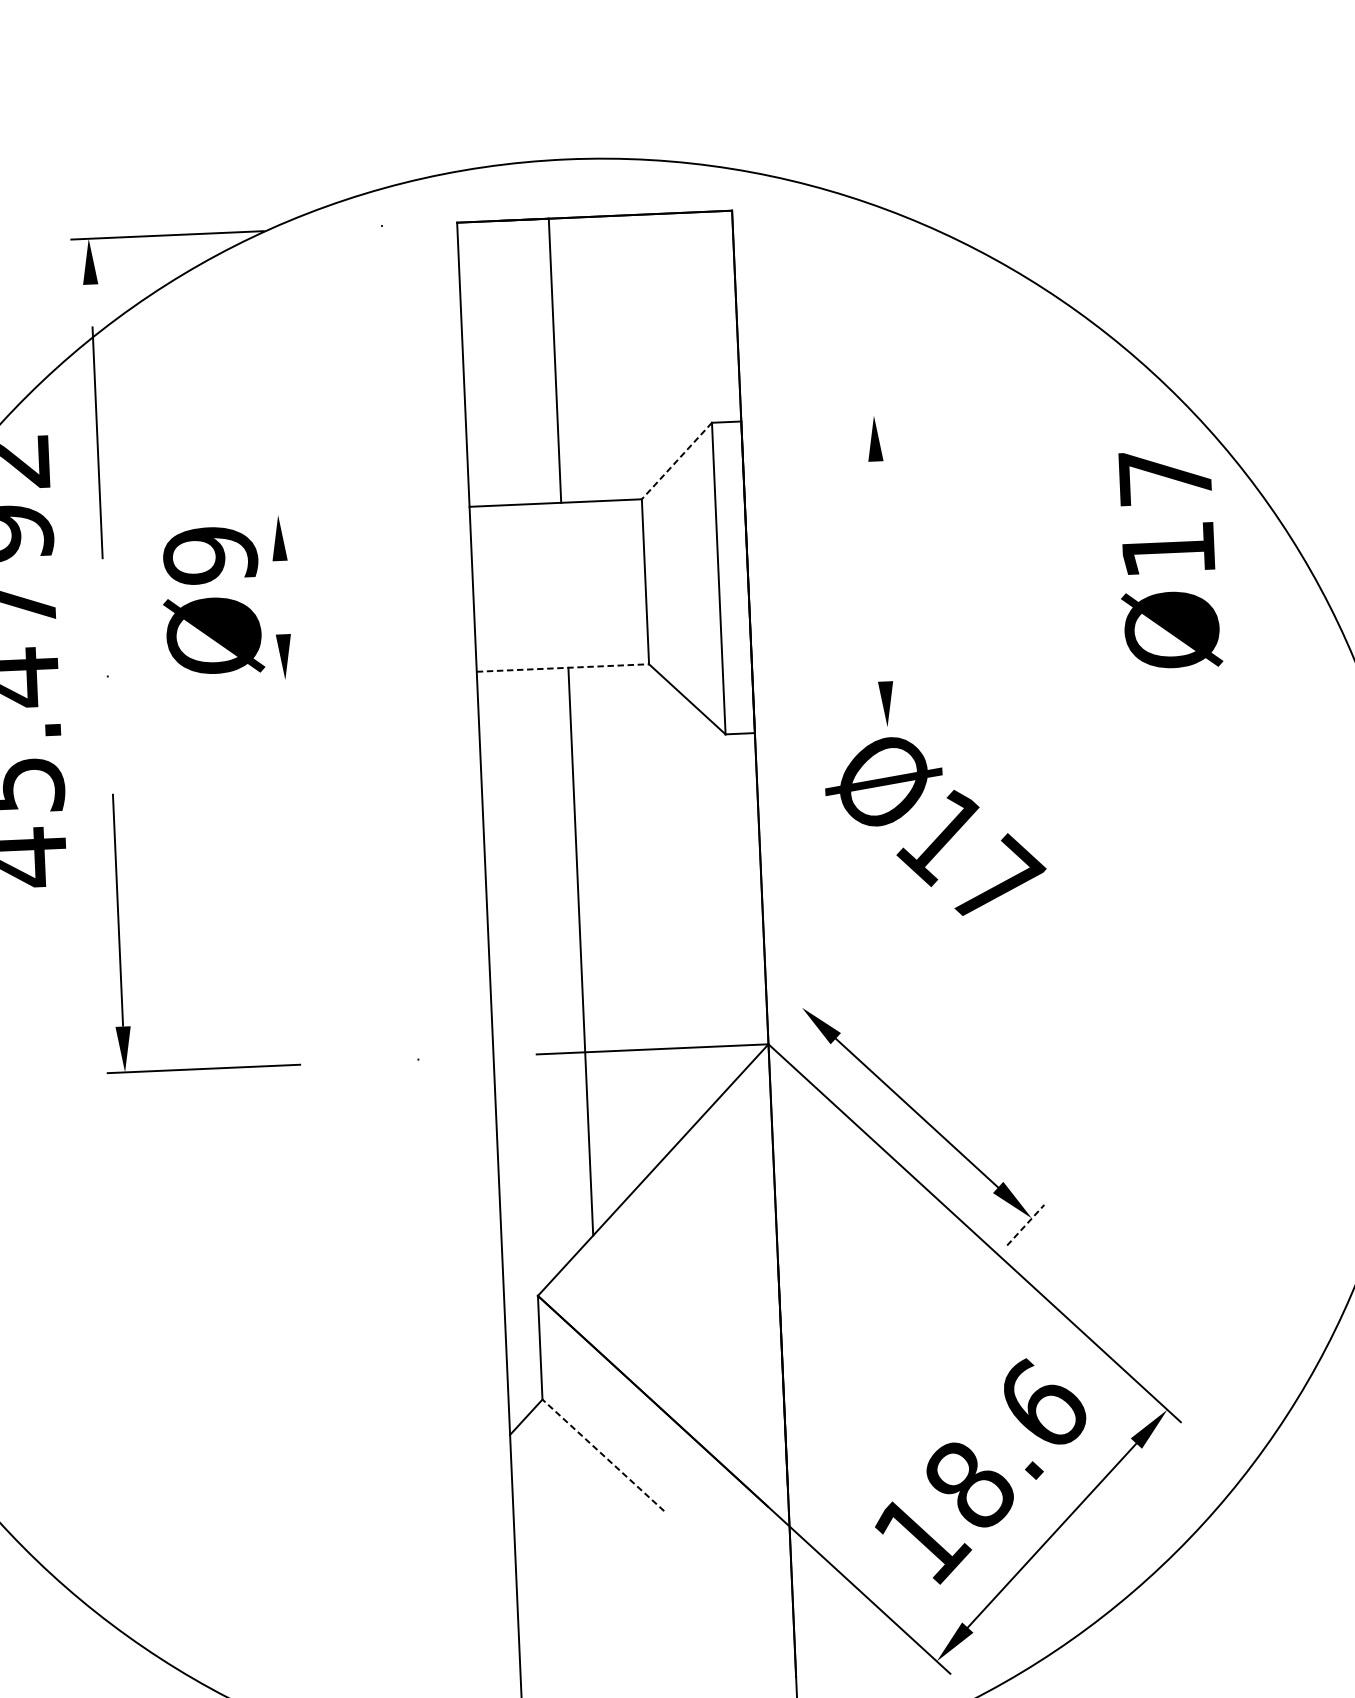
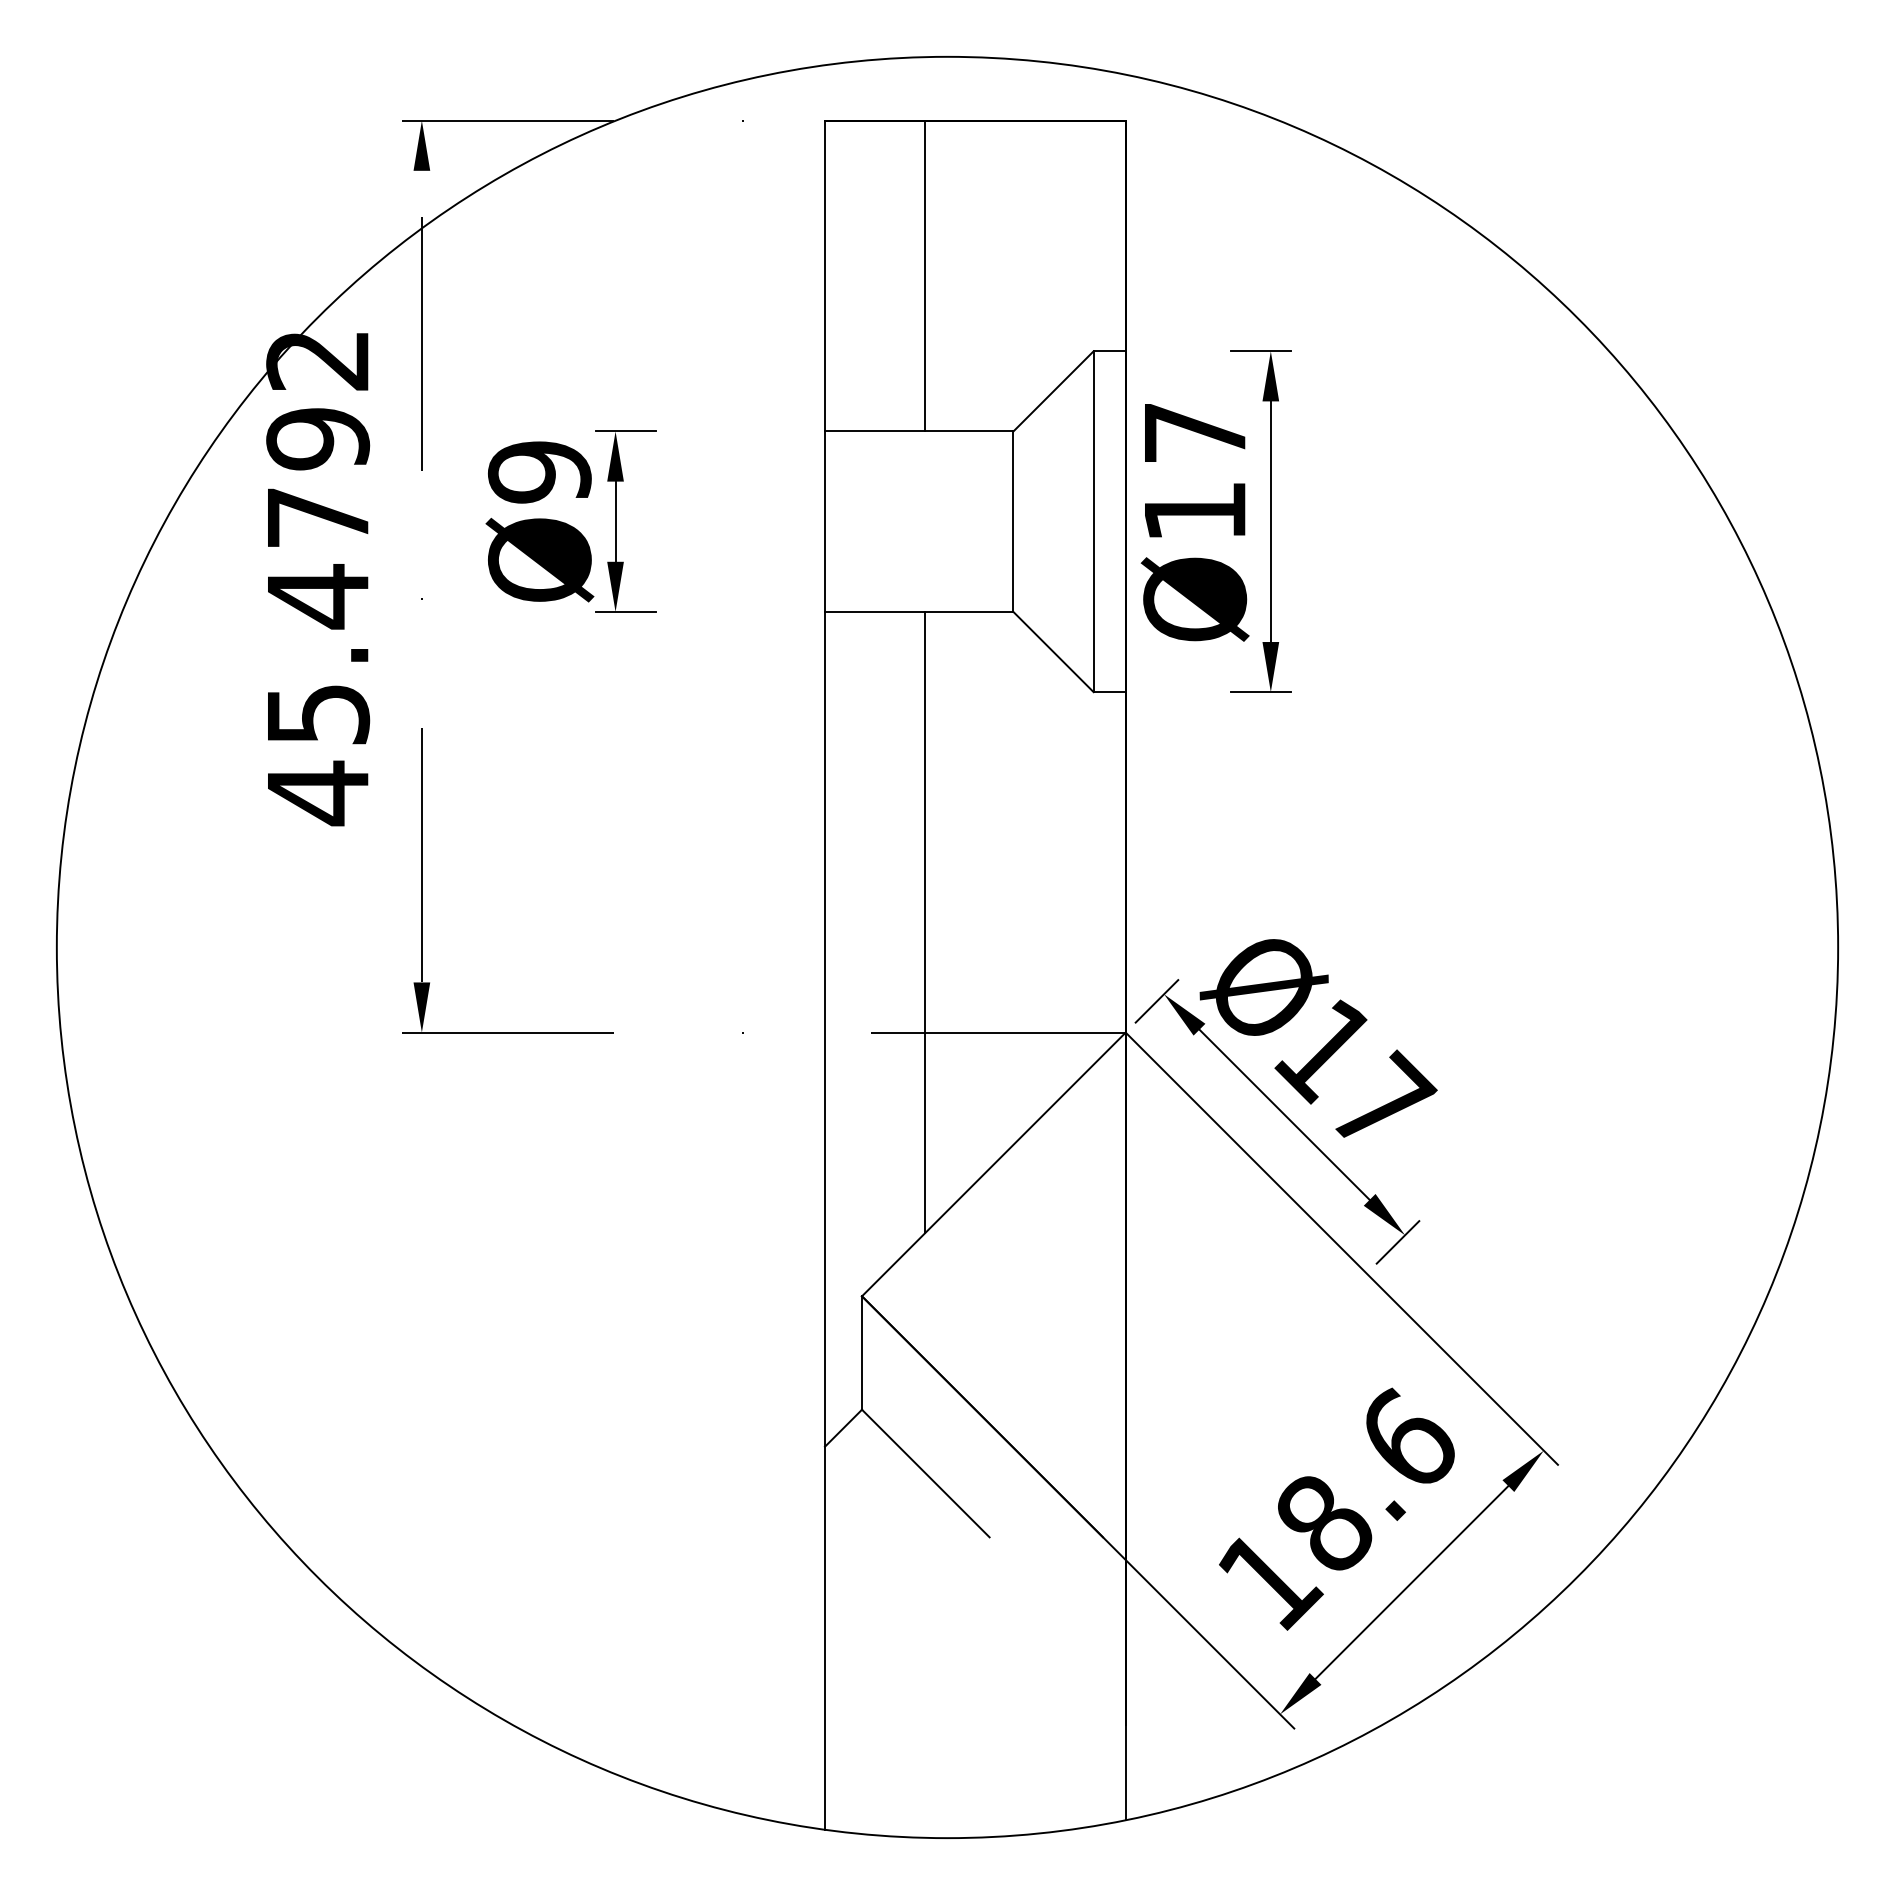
line: (864, 416) -> (1260, 351), added
line: (676, 461) -> (1053, 391), dashed -> solid
line: (287, 514) -> (625, 431), added
text: (1168, 559) -> (1194, 522), moved
line: (880, 571) -> (1270, 521), added
line: (281, 597) -> (615, 521), added
line: (563, 667) -> (919, 611), dashed -> solid
line: (294, 679) -> (625, 611), added
line: (878, 728) -> (1260, 692), added
text: (935, 826) -> (1318, 1038), moved
line: (795, 1014) -> (1156, 1001), added
line: (1026, 1225) -> (1398, 1242), dashed -> solid
line: (603, 1455) -> (925, 1473), dashed -> solid

